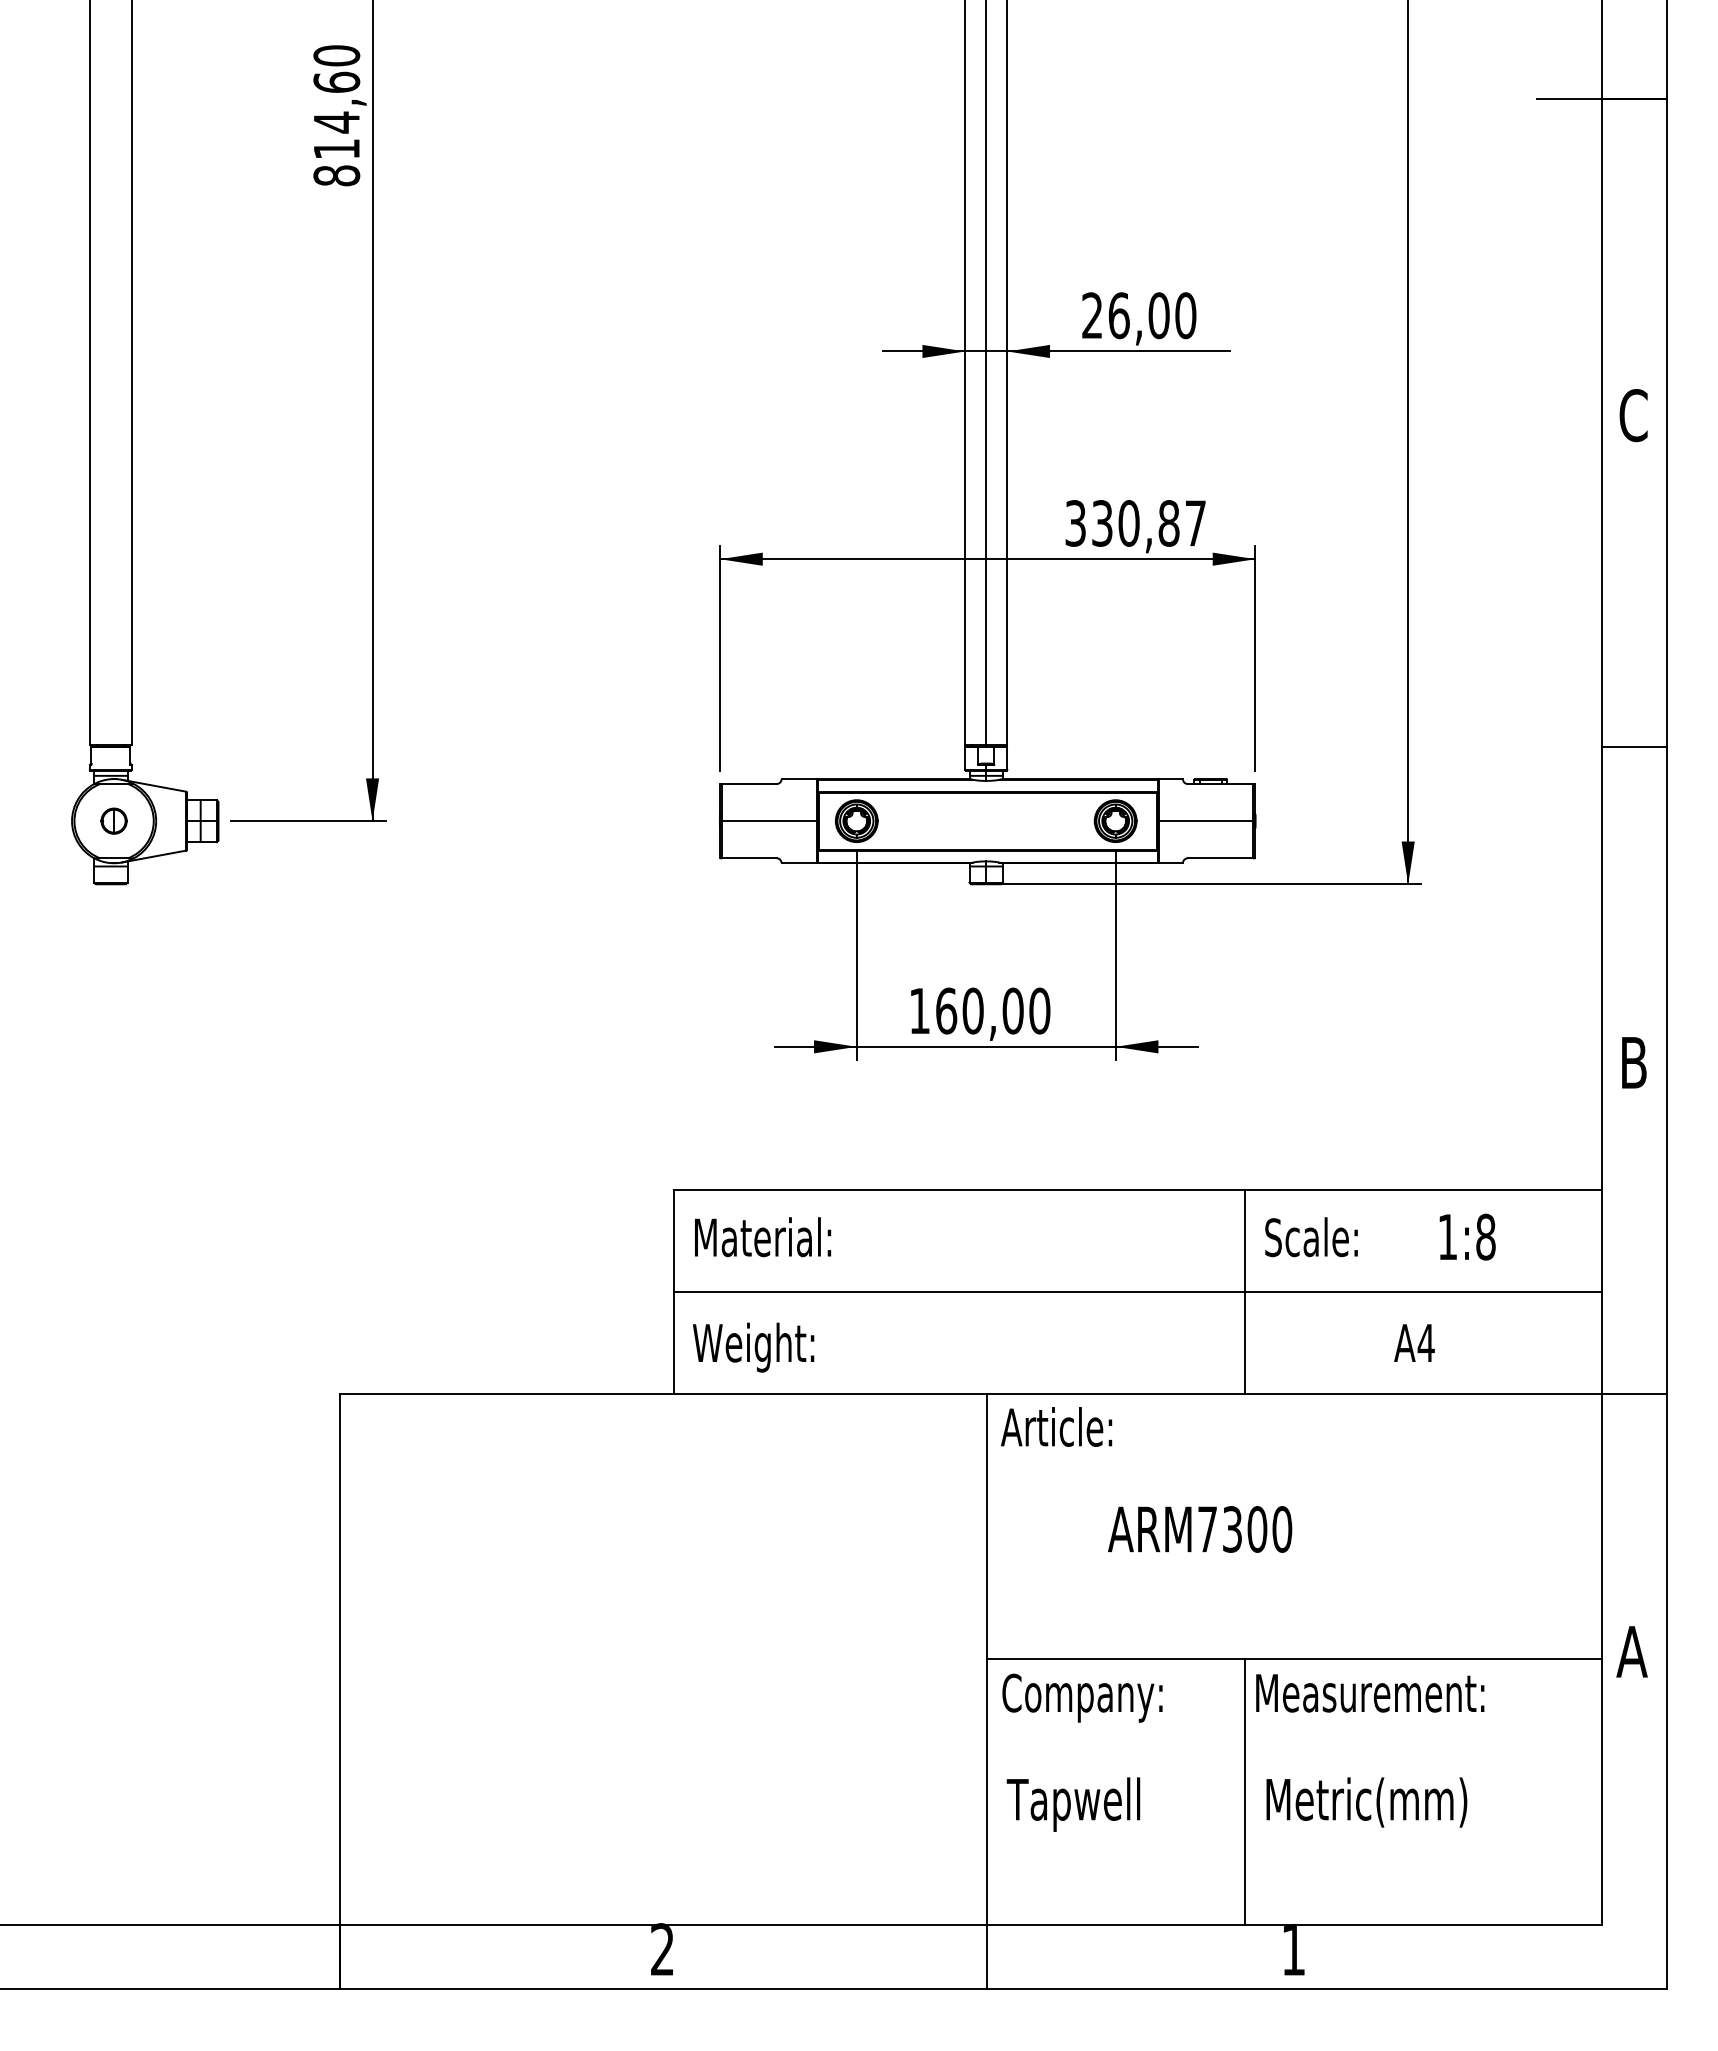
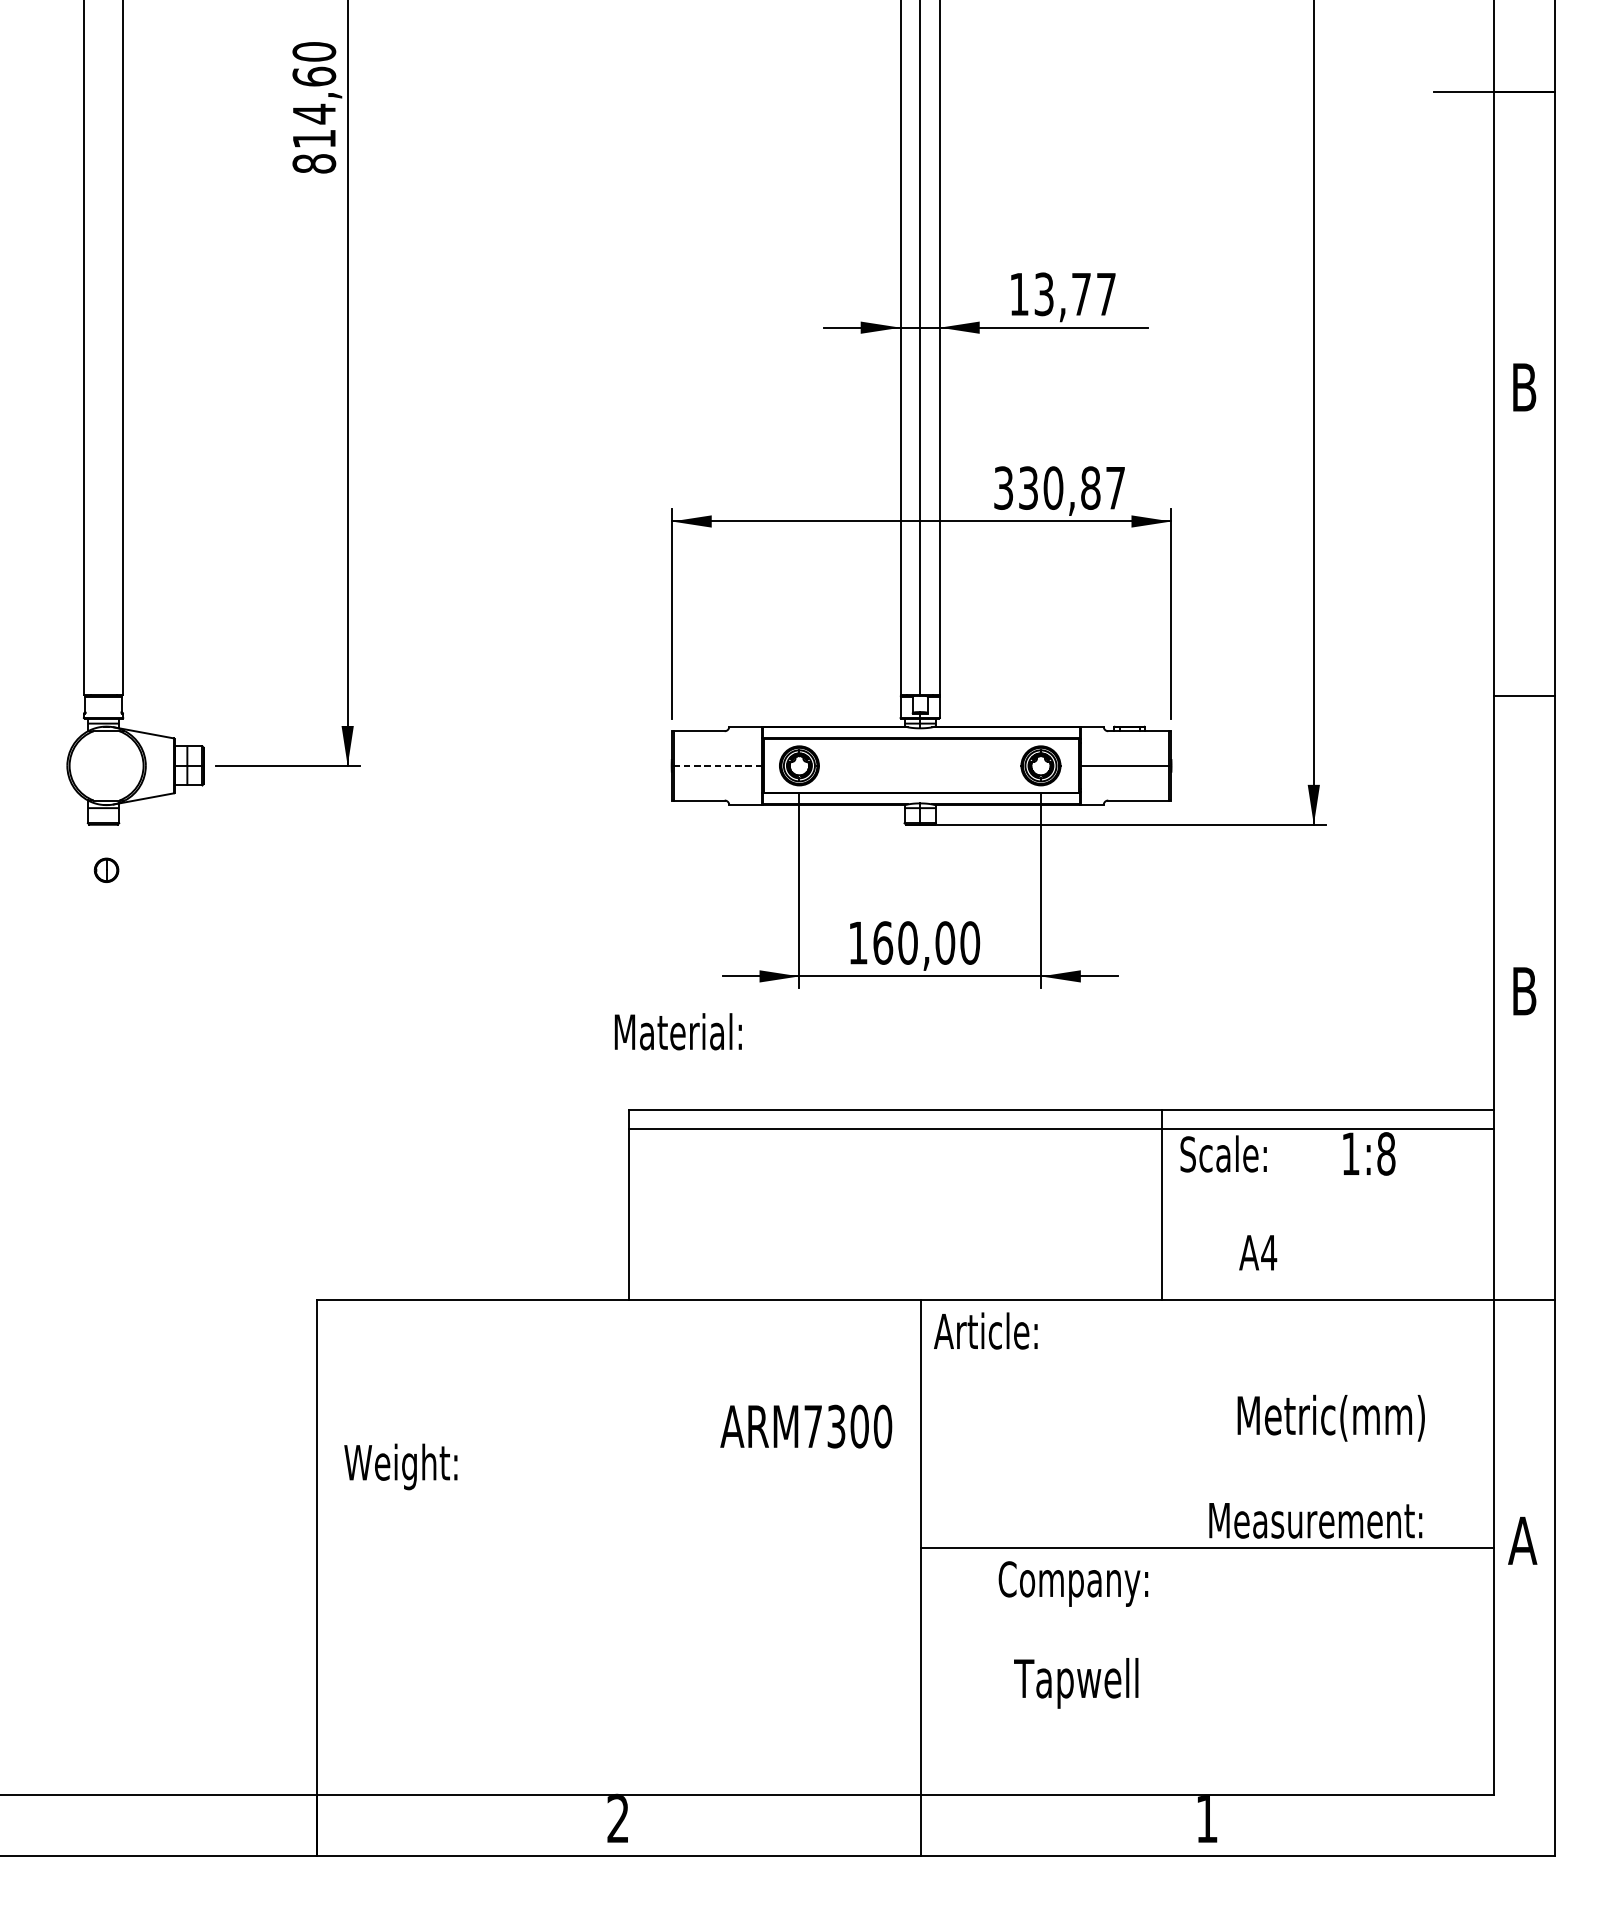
text: (1139, 315) -> (1063, 294), 26,00 -> 13,77
text: (1633, 415) -> (1524, 387), C -> B
part: (113, 820) -> (106, 869), moved
line: (769, 821) -> (718, 766), solid -> dashed
text: (763, 1237) -> (678, 1032), moved
line: (1137, 1291) -> (1061, 1129), moved
text: (1414, 1342) -> (1258, 1252), moved
text: (753, 1347) -> (400, 1466), moved
text: (1200, 1529) -> (806, 1426), moved
text: (1370, 1693) -> (1315, 1520), moved
text: (1082, 1697) -> (1073, 1583), moved
line: (1244, 1791) -> (1161, 1671), removed
text: (1366, 1802) -> (1330, 1418), moved
text: (1073, 1804) -> (1076, 1683), moved

